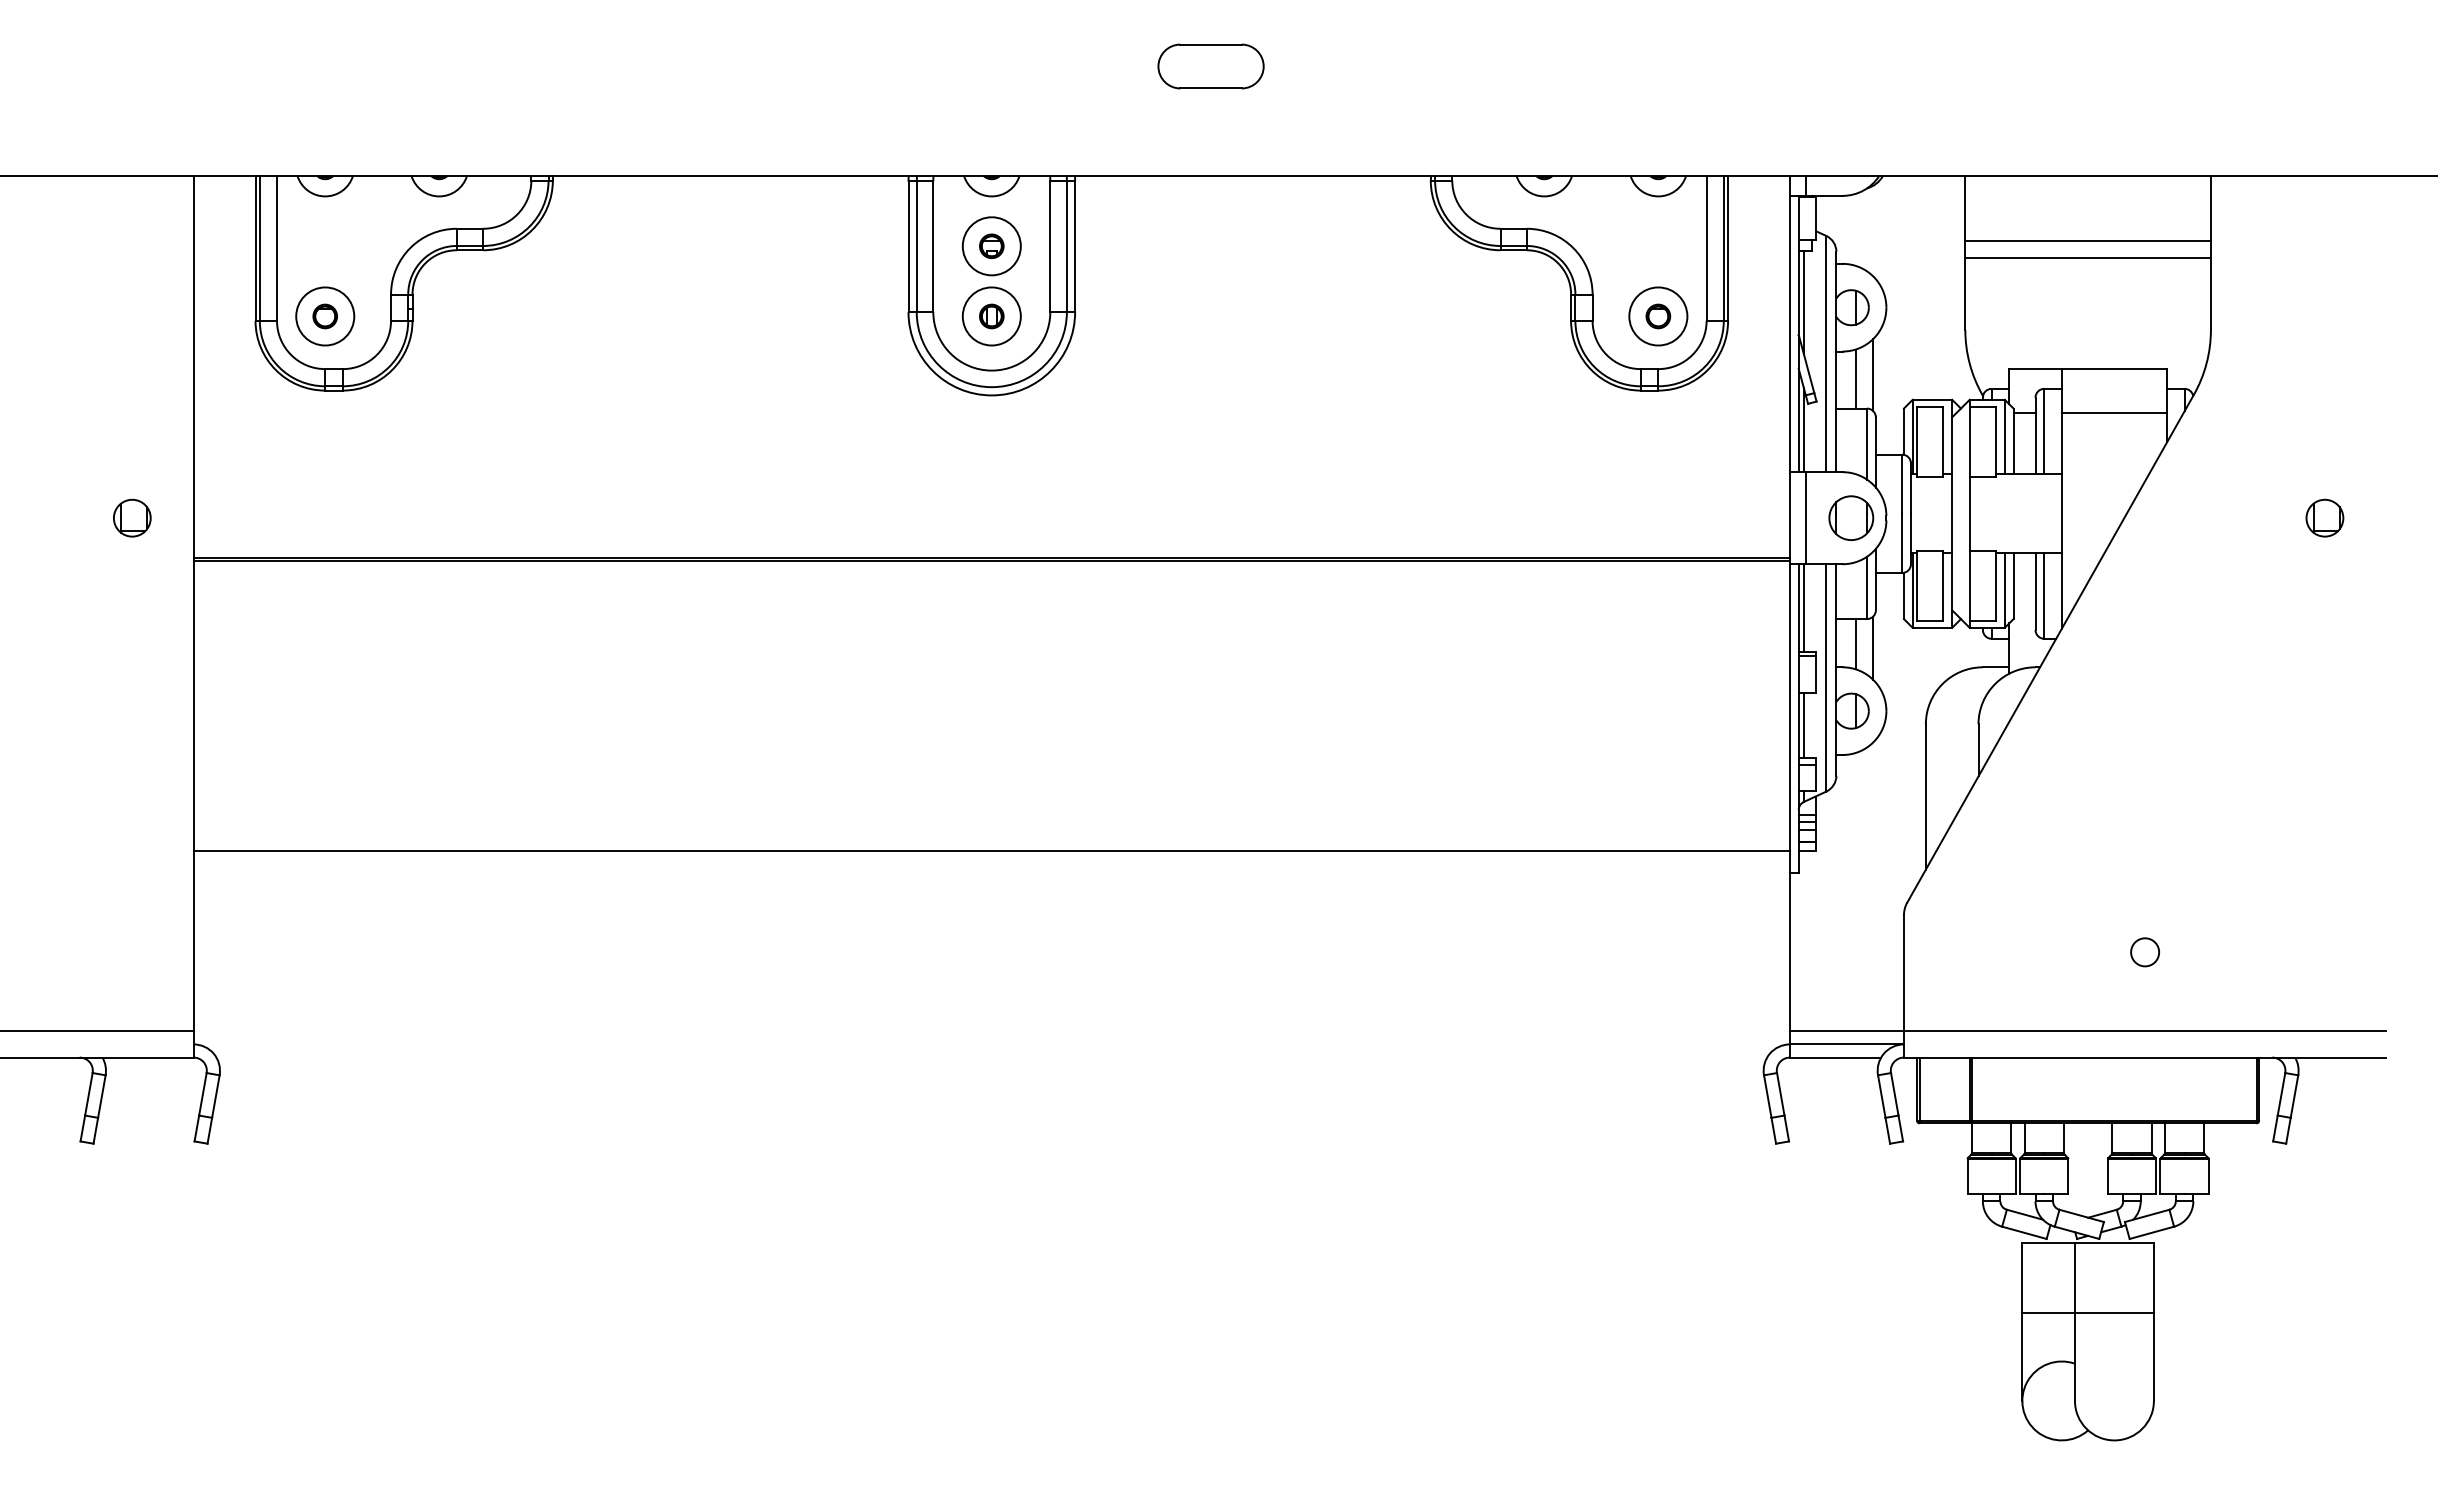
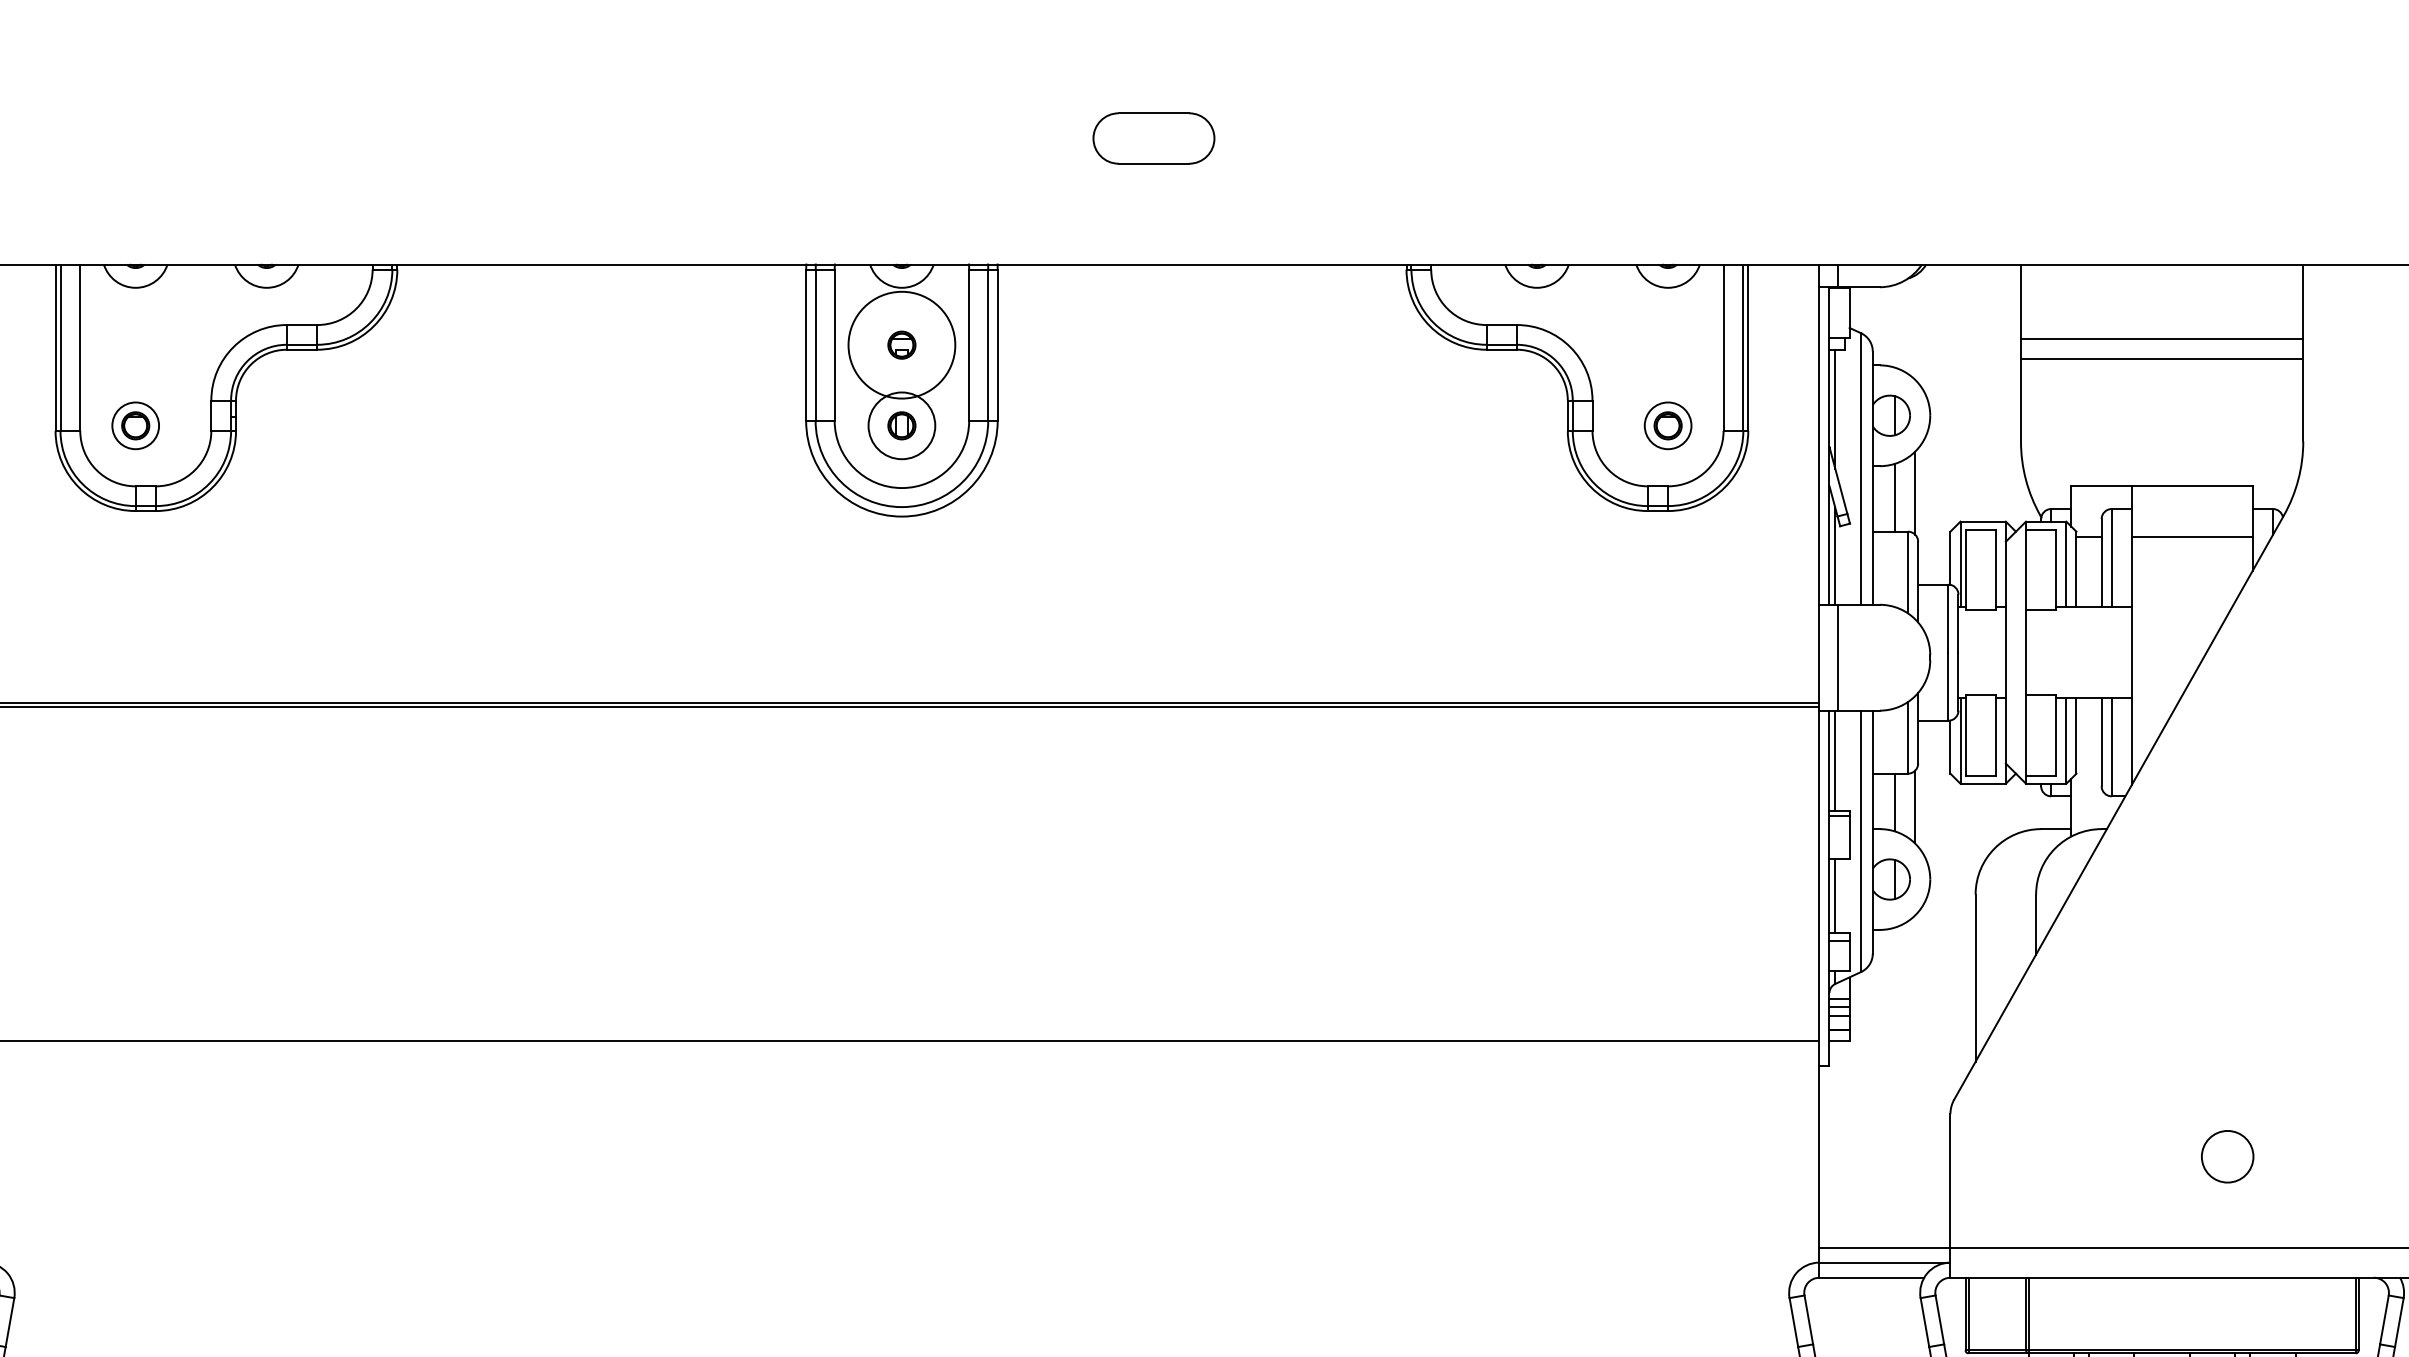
circle: (991, 246) -> (901, 345), size x1.6
circle: (325, 316) -> (135, 425), size x0.7
circle: (1658, 316) -> (1668, 425), size x0.7
part: (1851, 517) -> (1890, 656), removed
circle: (2145, 952) -> (2228, 1156), size x1.6

